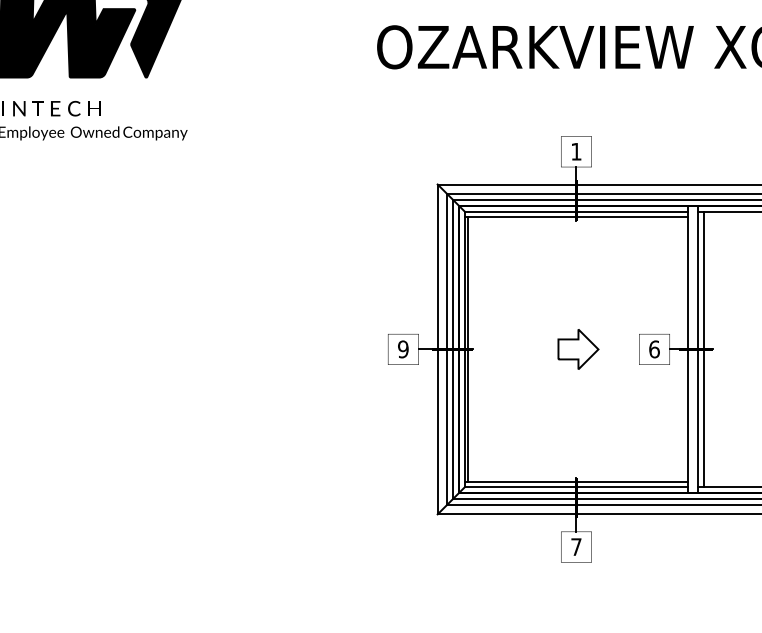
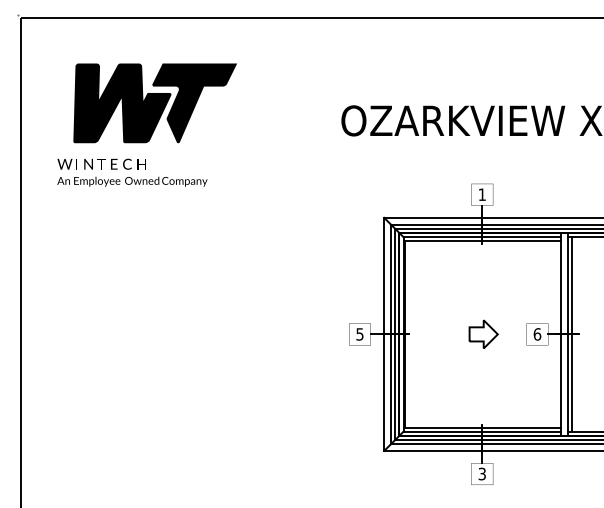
text: (402, 349) -> (359, 334), 9 -> 5
text: (575, 546) -> (481, 473), 7 -> 3

